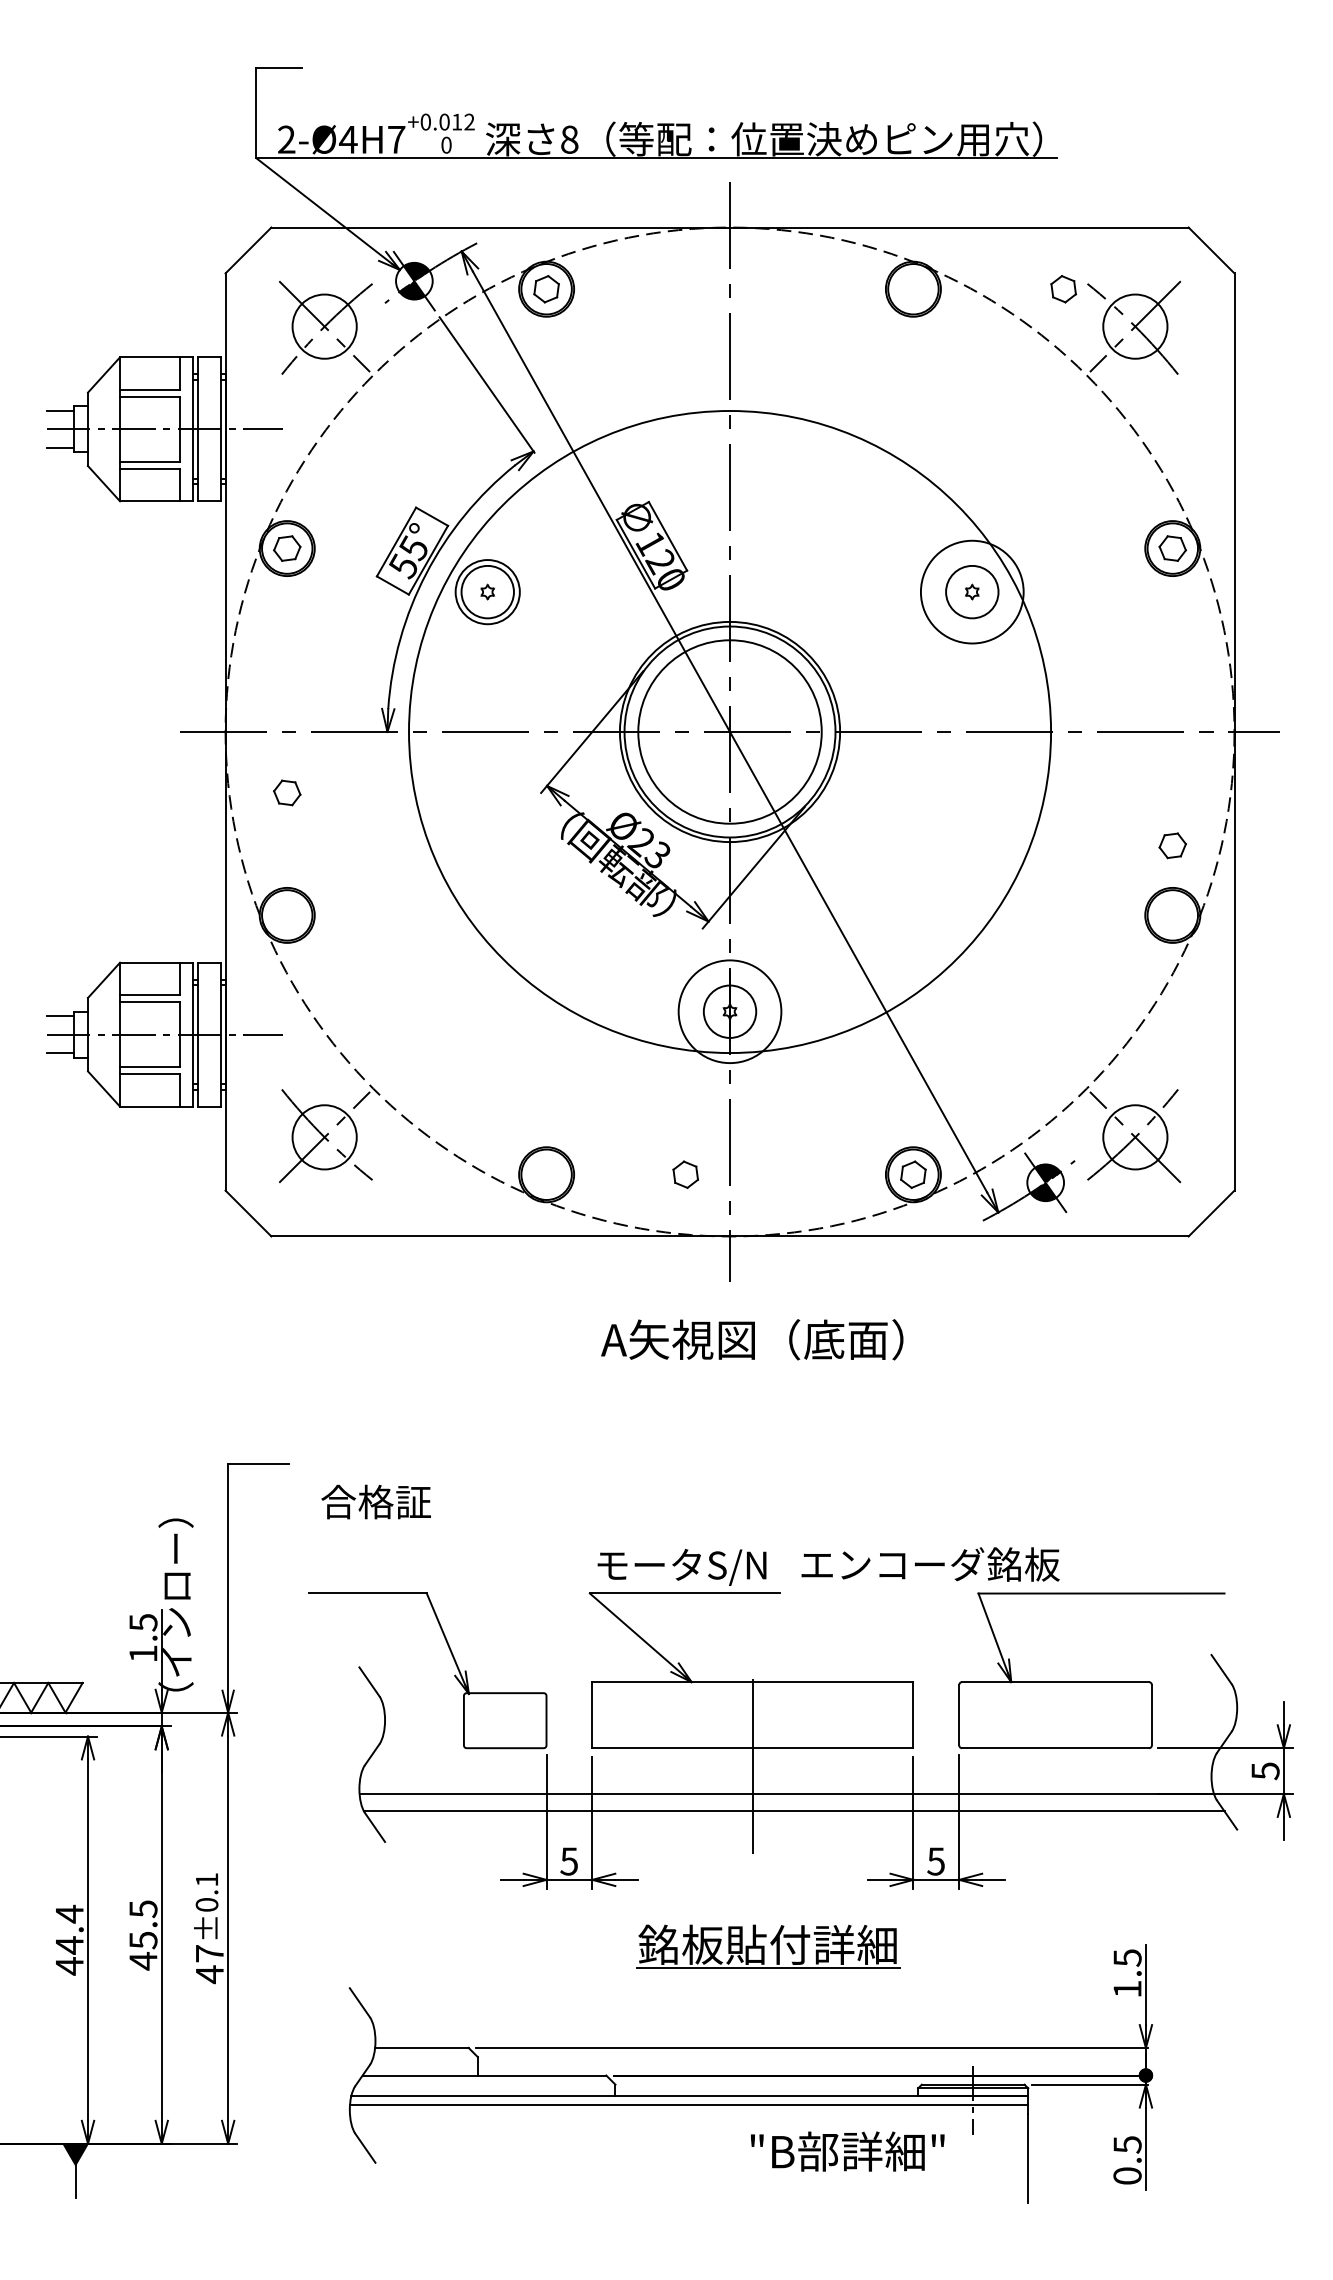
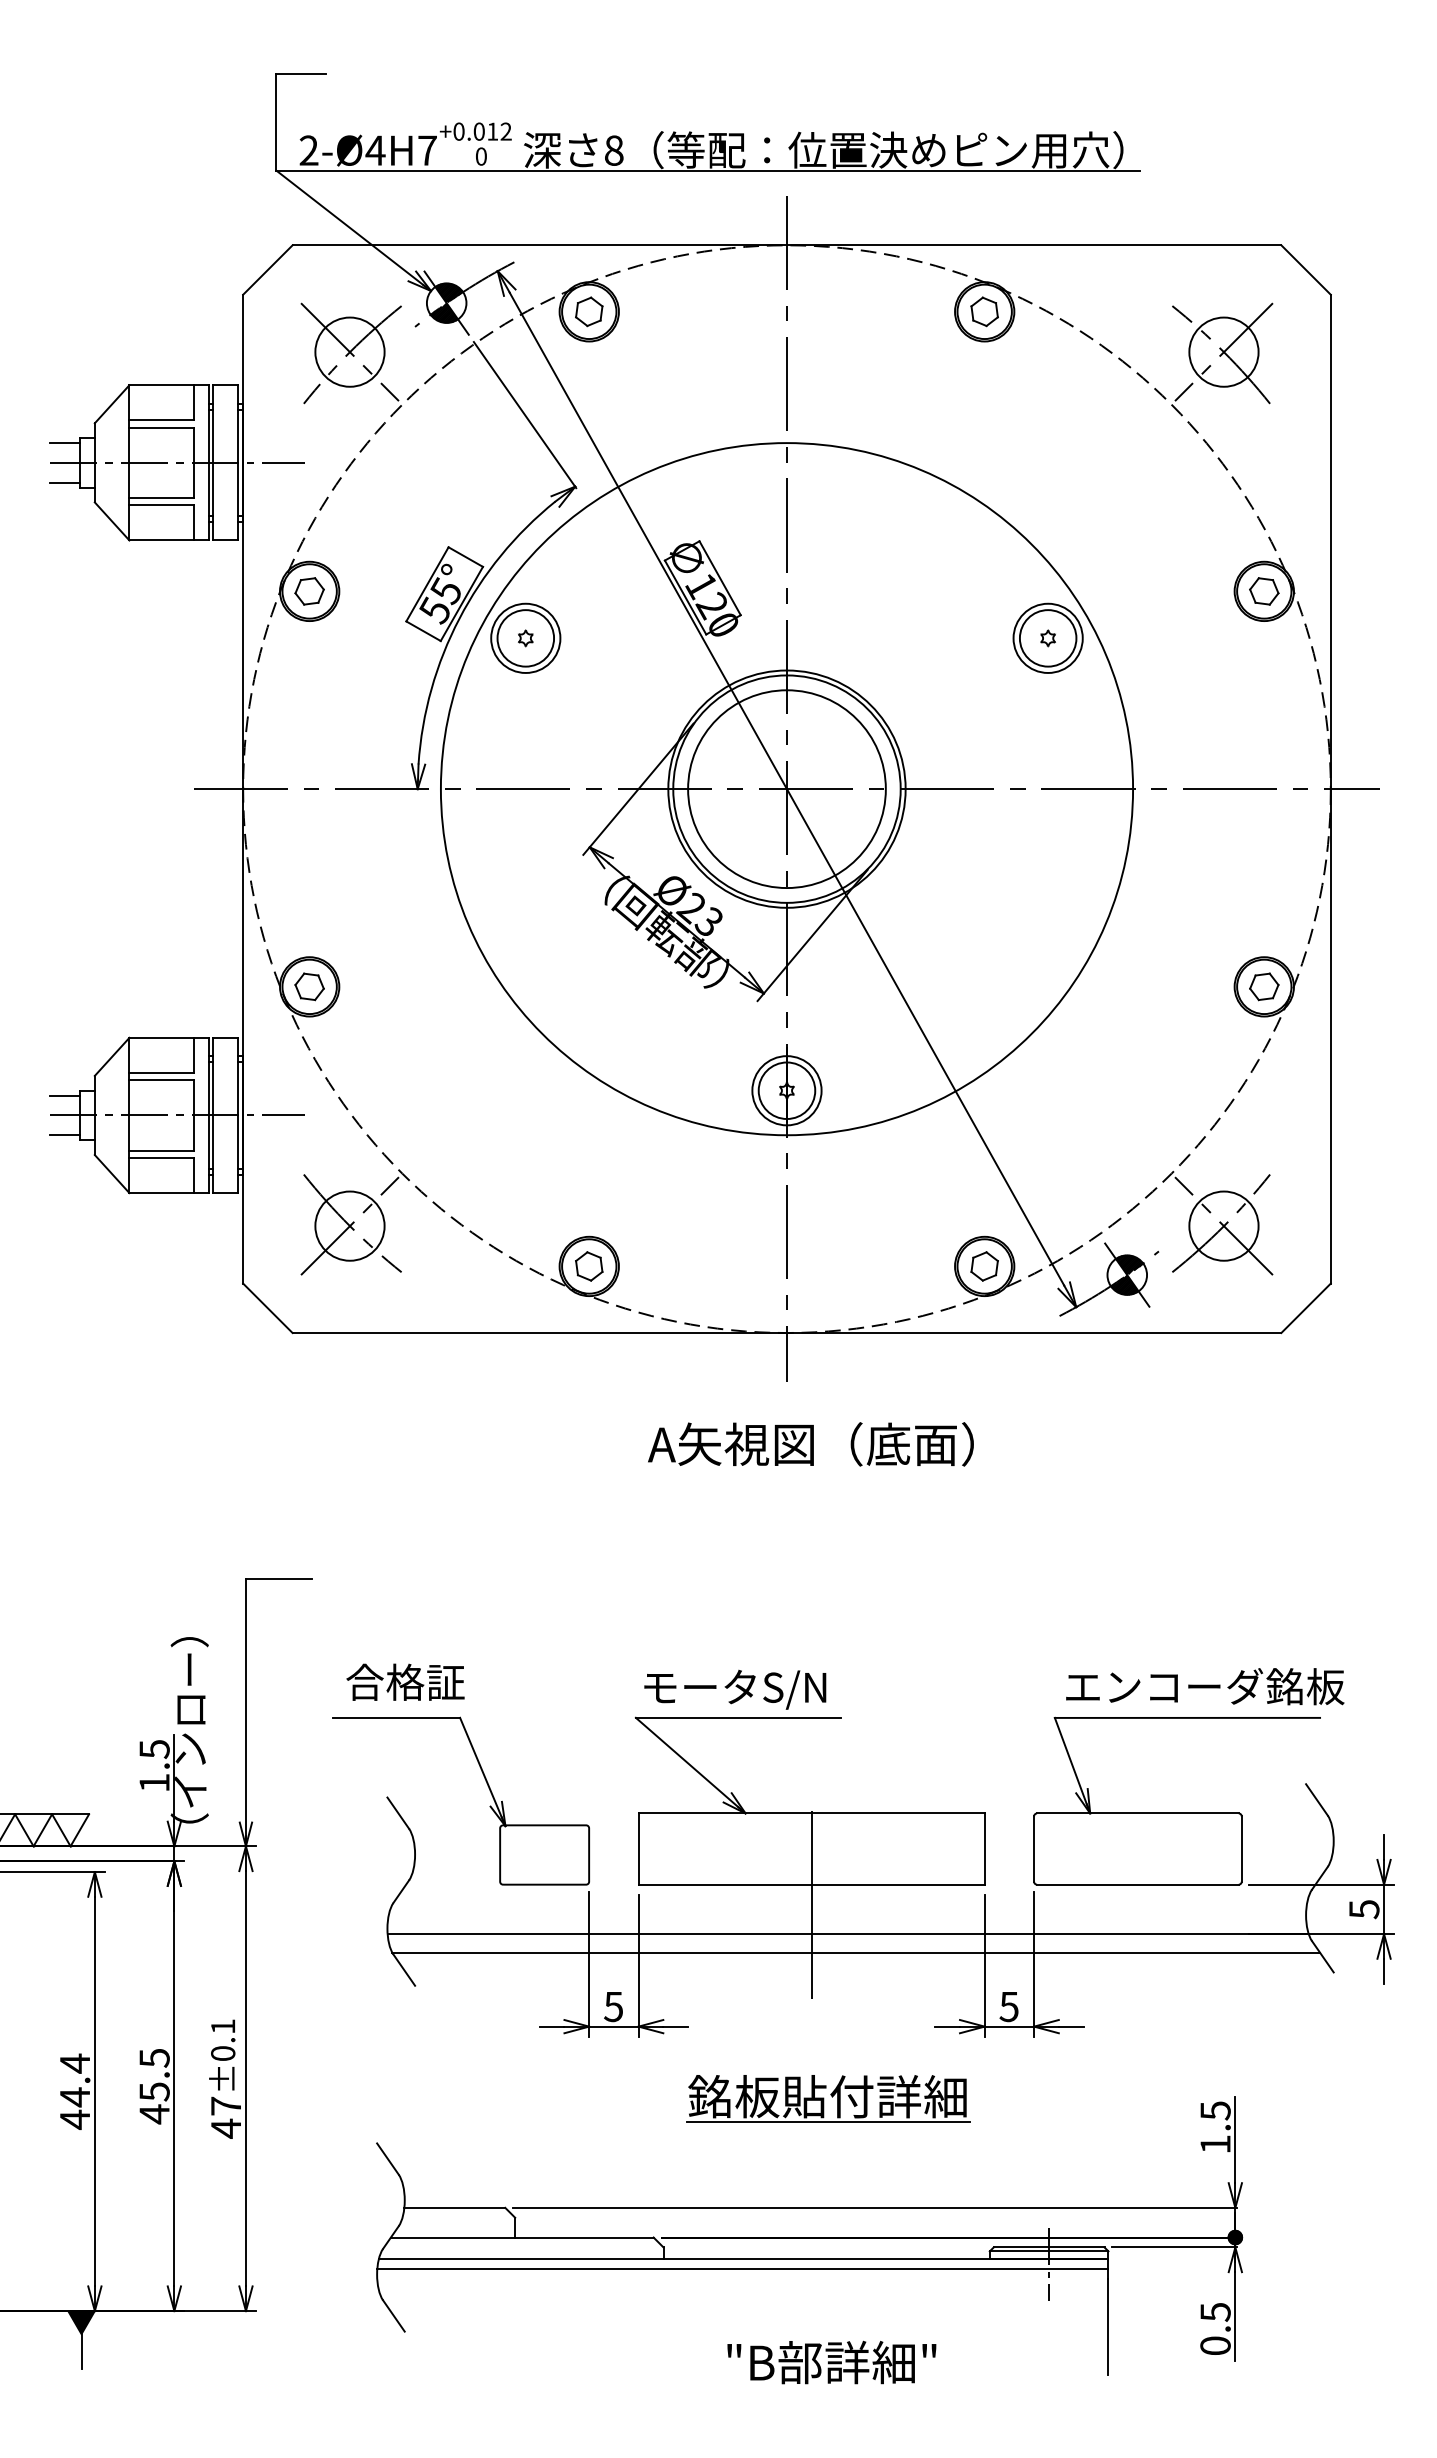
part: (1063, 288) -> (984, 311), moved
circle: (971, 591) -> (1047, 637), size x0.62
part: (287, 792) -> (309, 986), moved
part: (1172, 845) -> (1264, 986), moved
circle: (729, 1011) -> (786, 1090), size x0.62
part: (685, 1174) -> (589, 1266), moved
text: (376, 1501) -> (405, 1681), moved
text: (930, 1564) -> (1205, 1686), moved
text: (847, 2151) -> (831, 2362), moved

